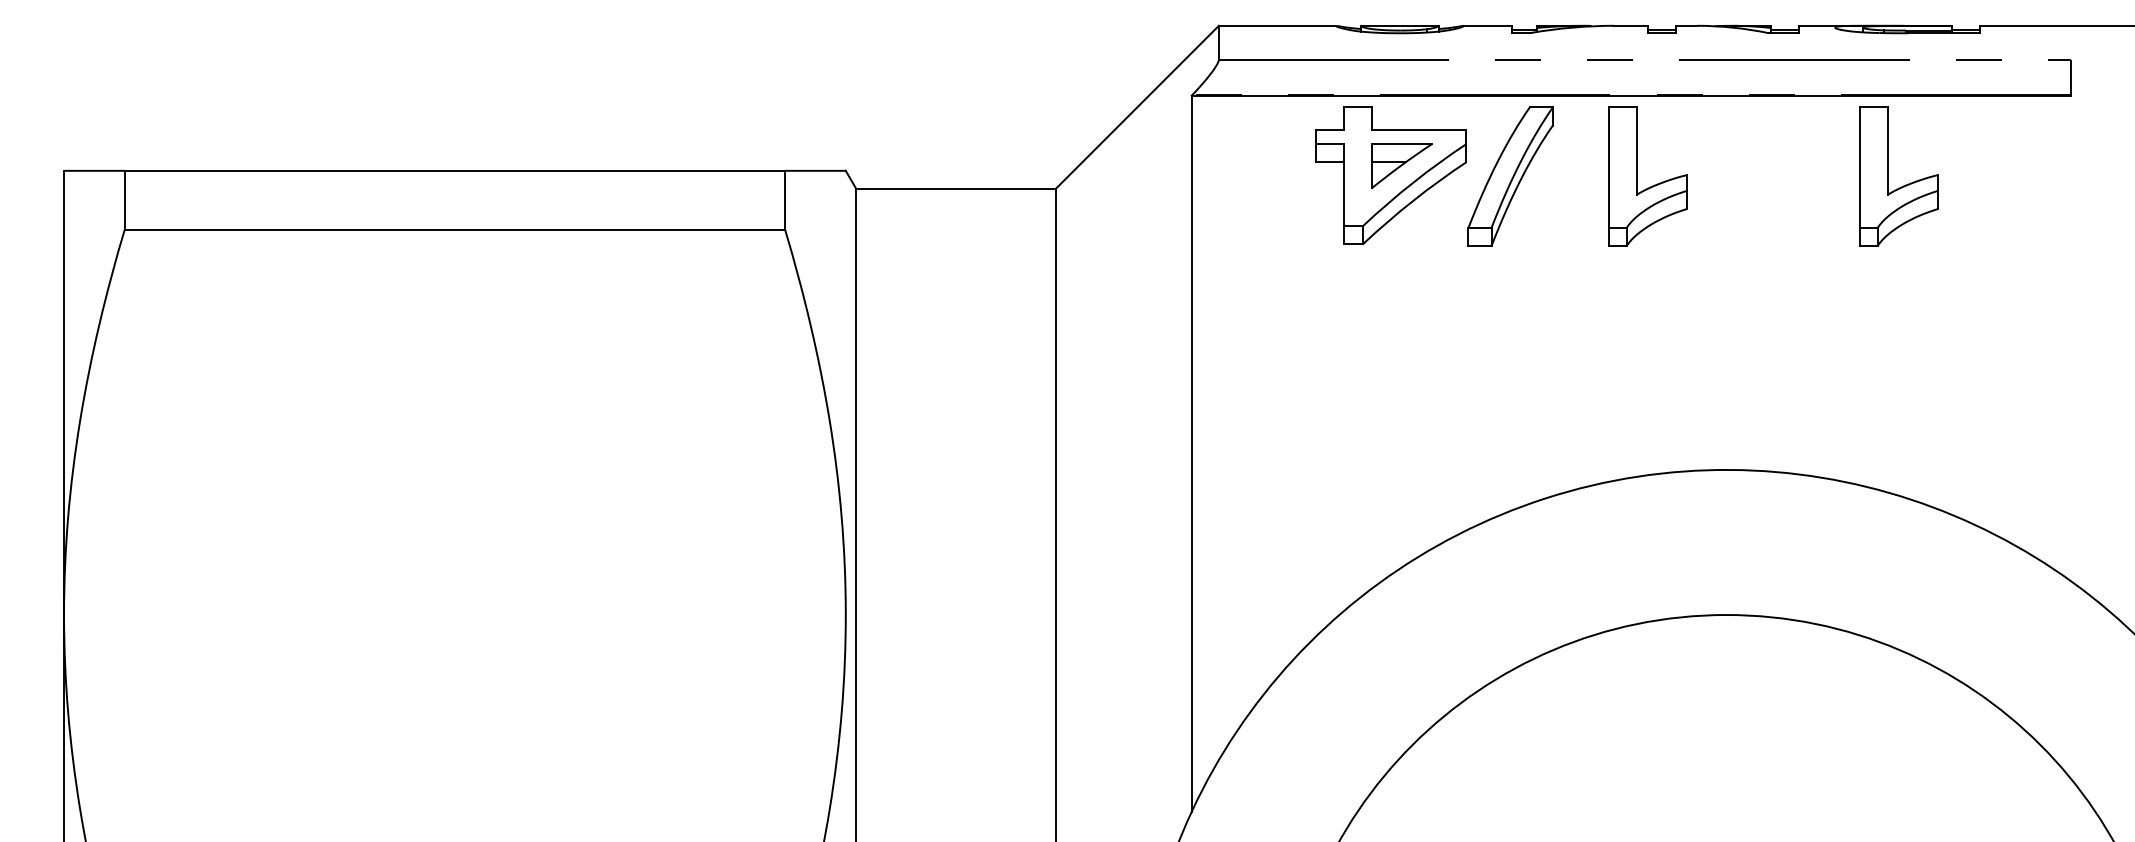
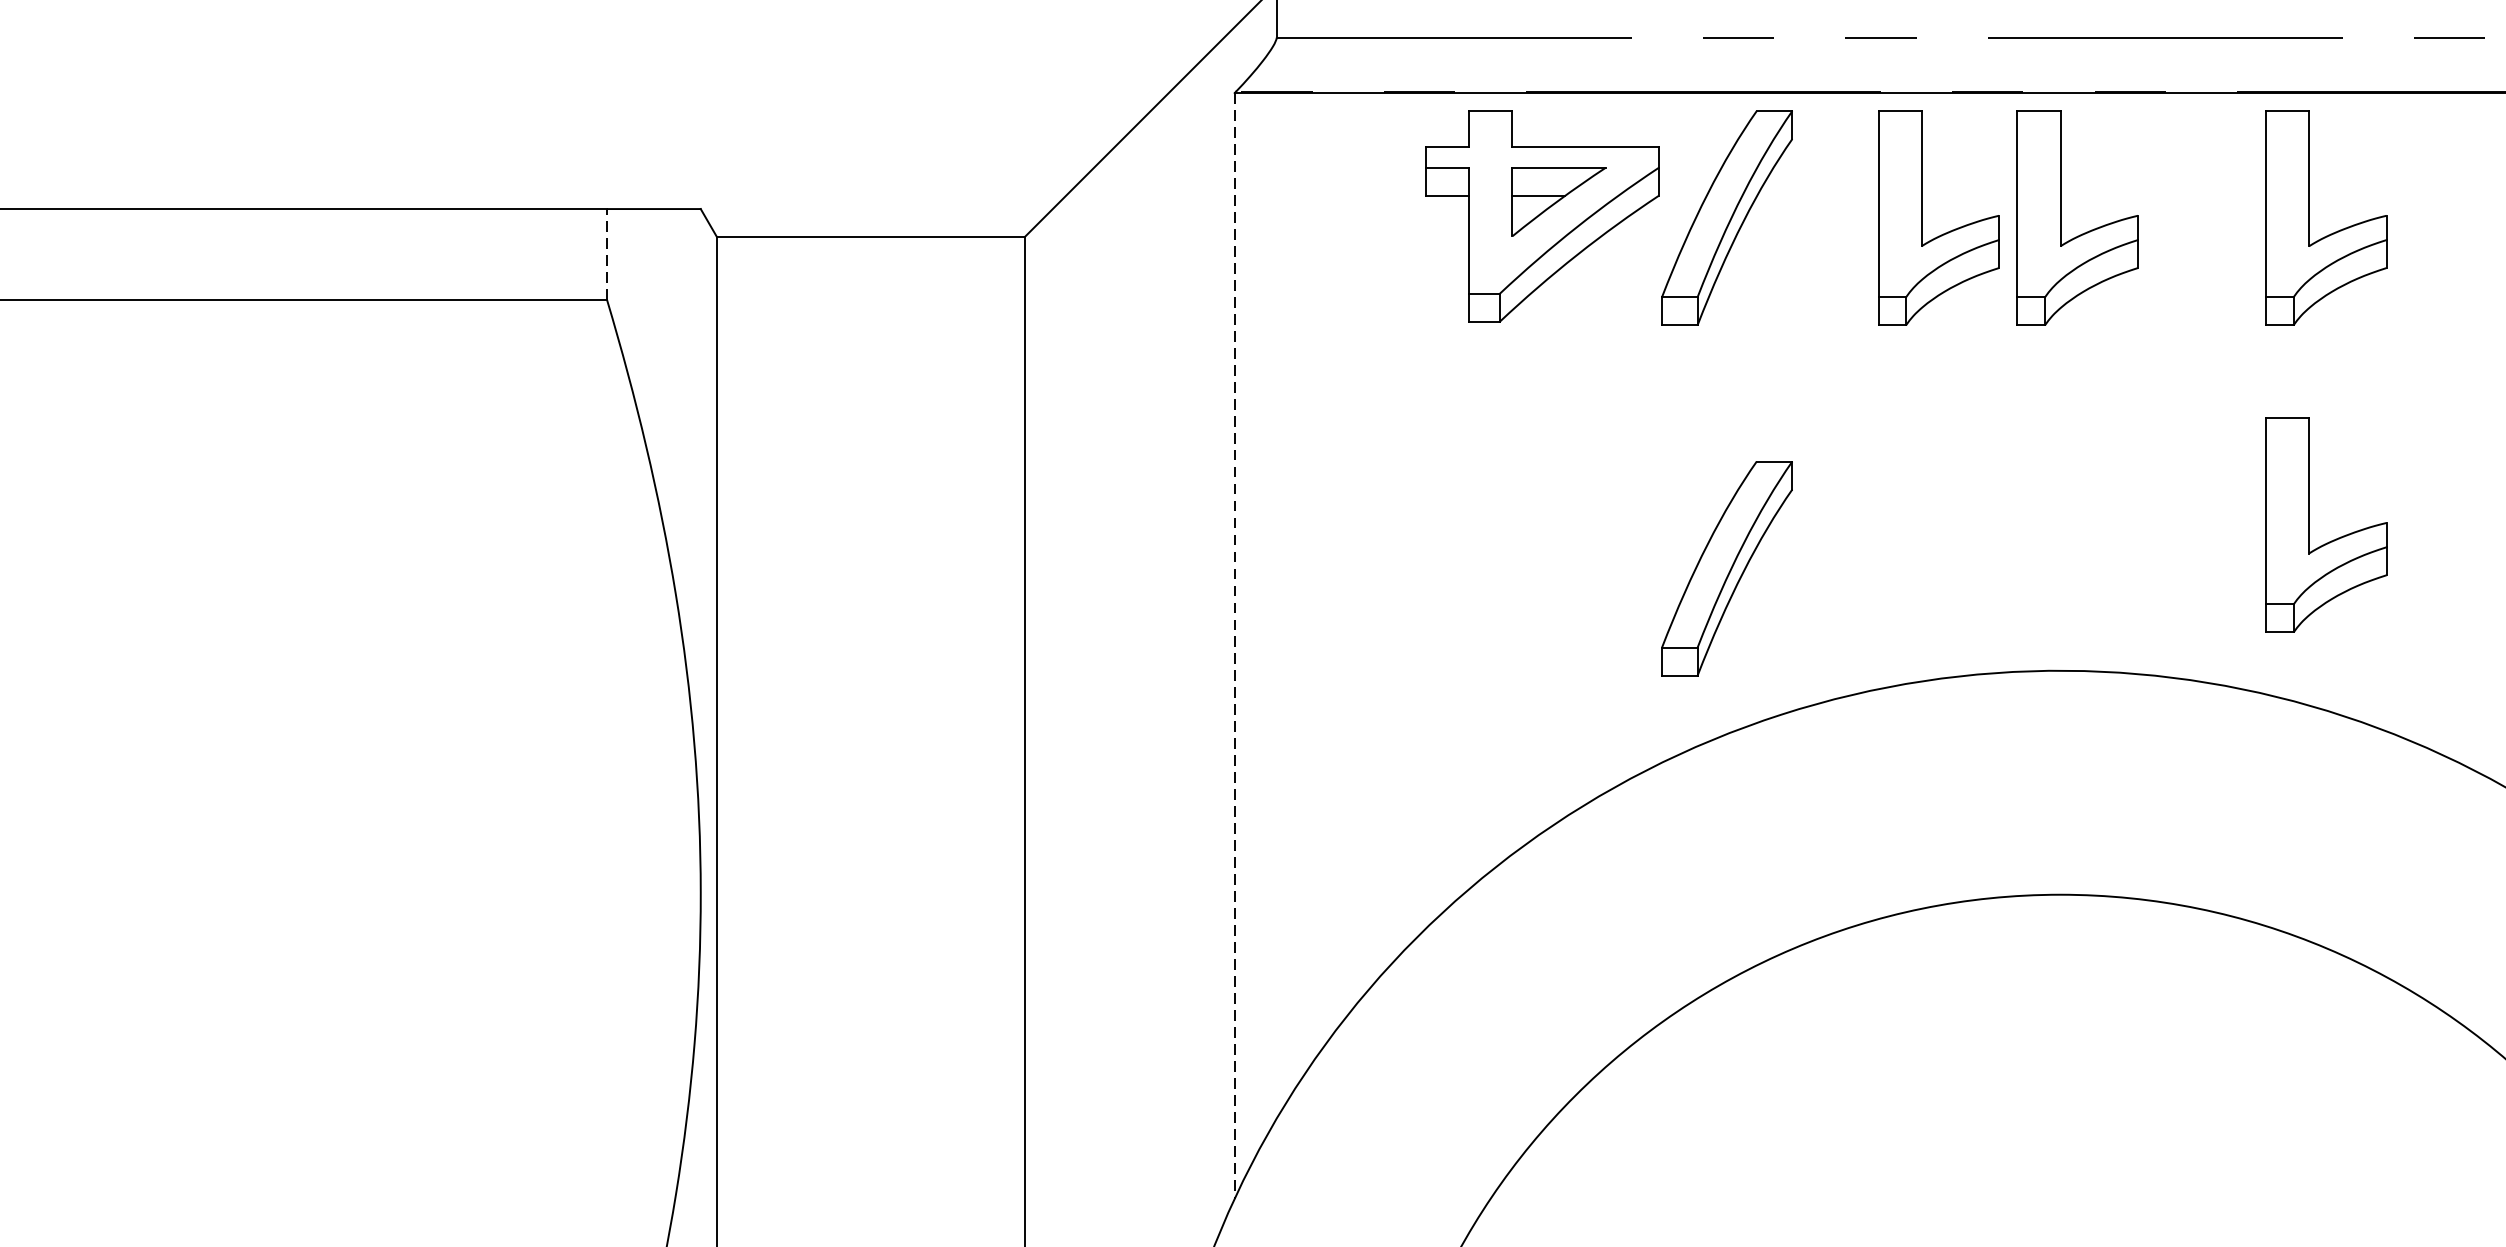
part: (1727, 176) -> (2061, 217), added
line: (785, 199) -> (607, 253), solid -> dashed
part: (1888, 375) -> (2310, 524), added
part: (1510, 403) -> (1726, 568), added
line: (1191, 454) -> (1234, 646), solid -> dashed

